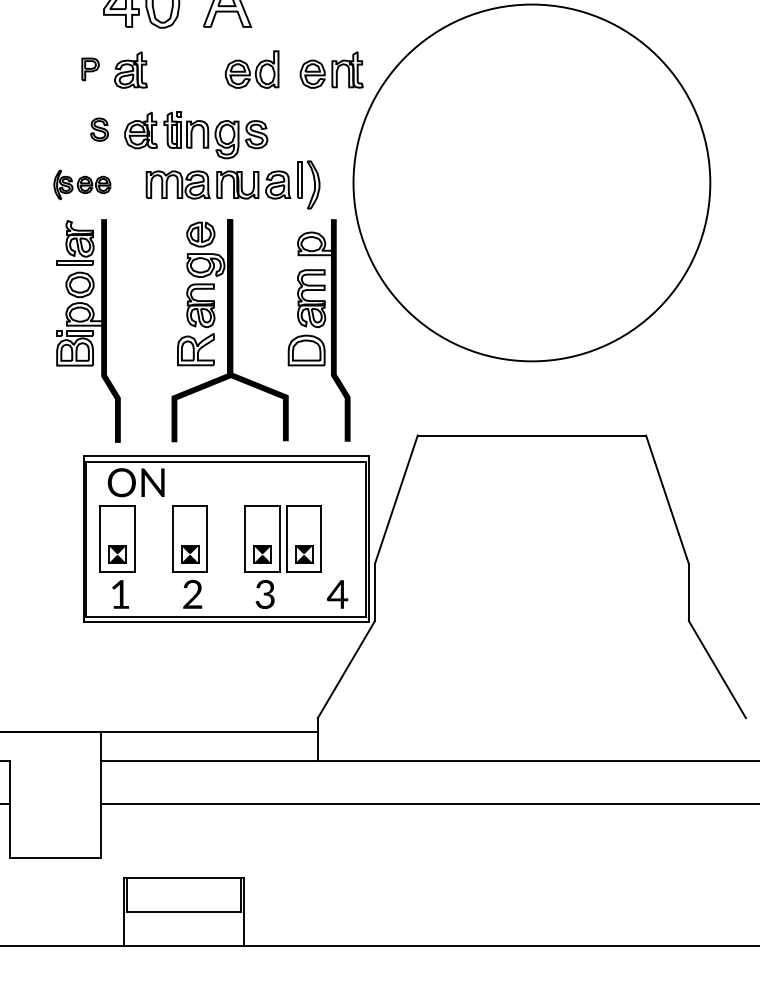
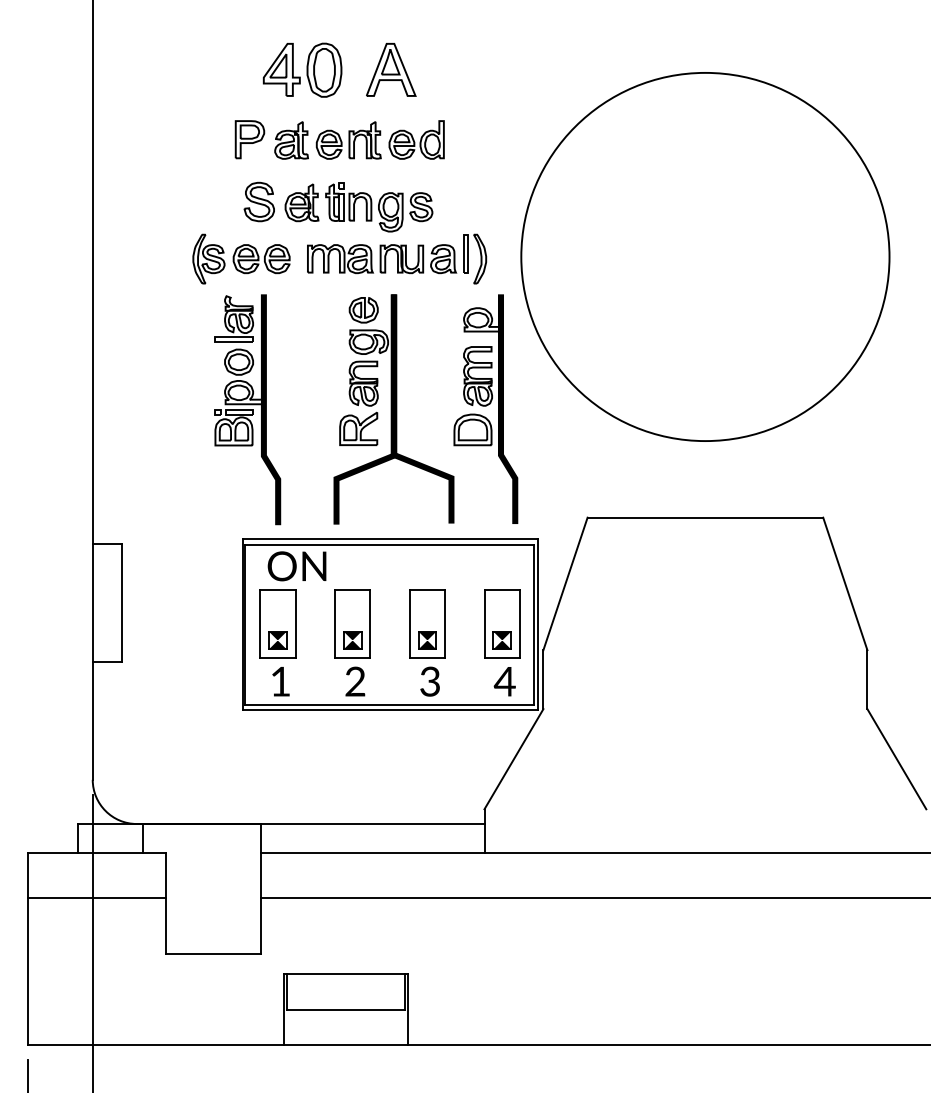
part: (90, 69) -> (249, 139), size x1.67
part: (331, 70) -> (348, 140), moved
part: (98, 129) -> (258, 201), size x1.67
part: (82, 184) -> (241, 258), size x1.67
part: (304, 538) -> (502, 623), moved

